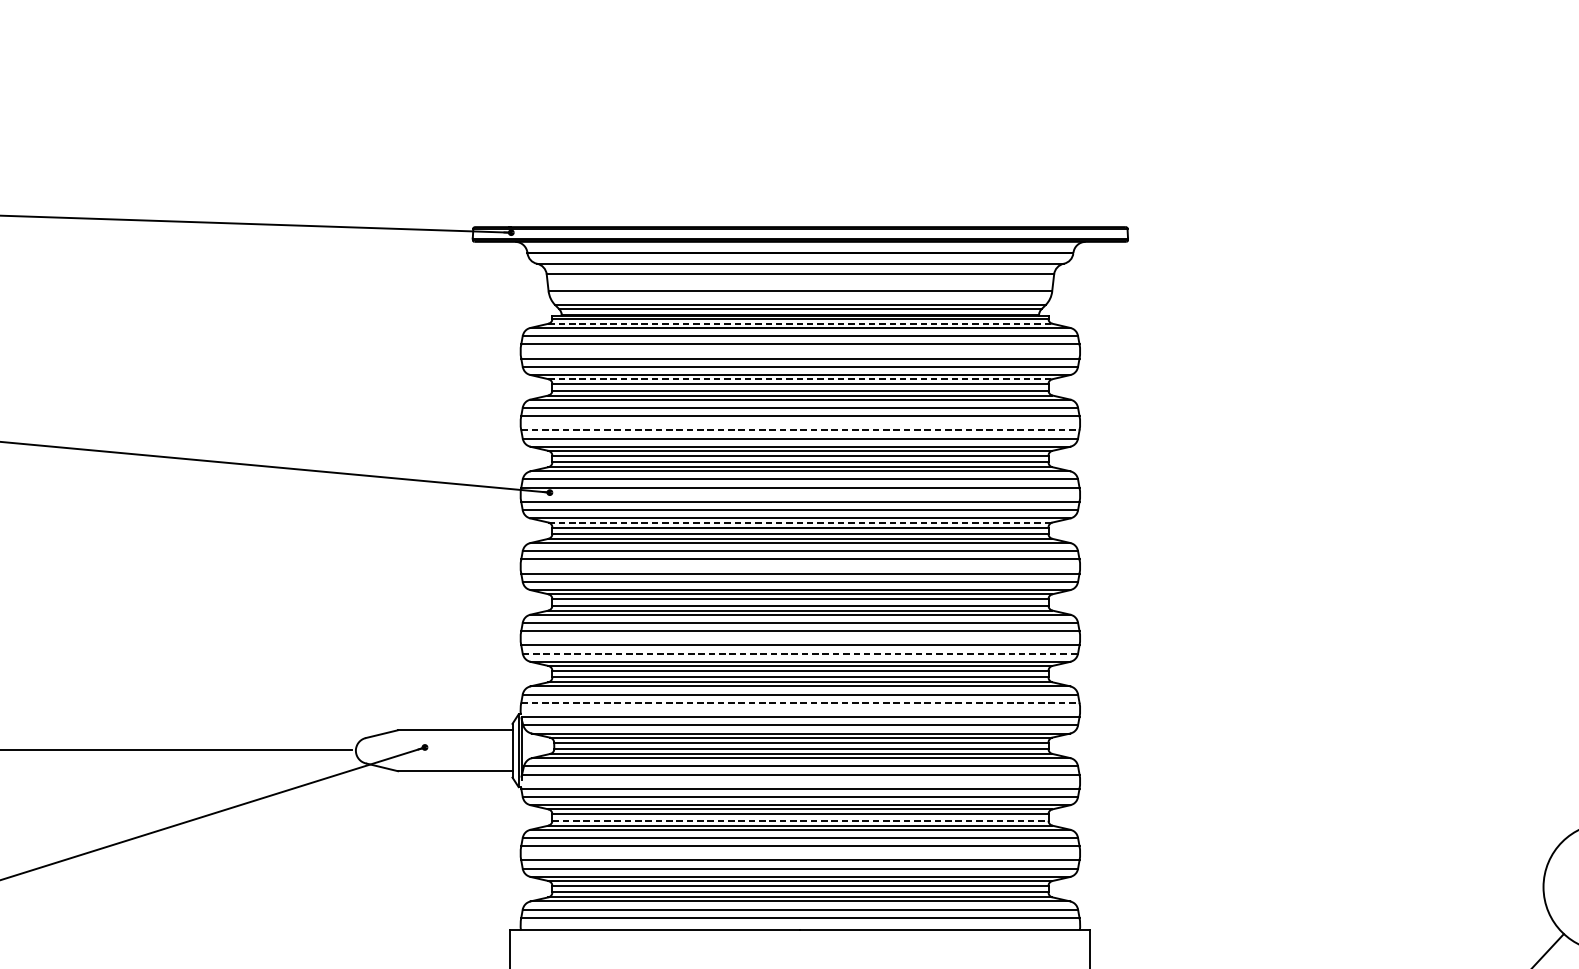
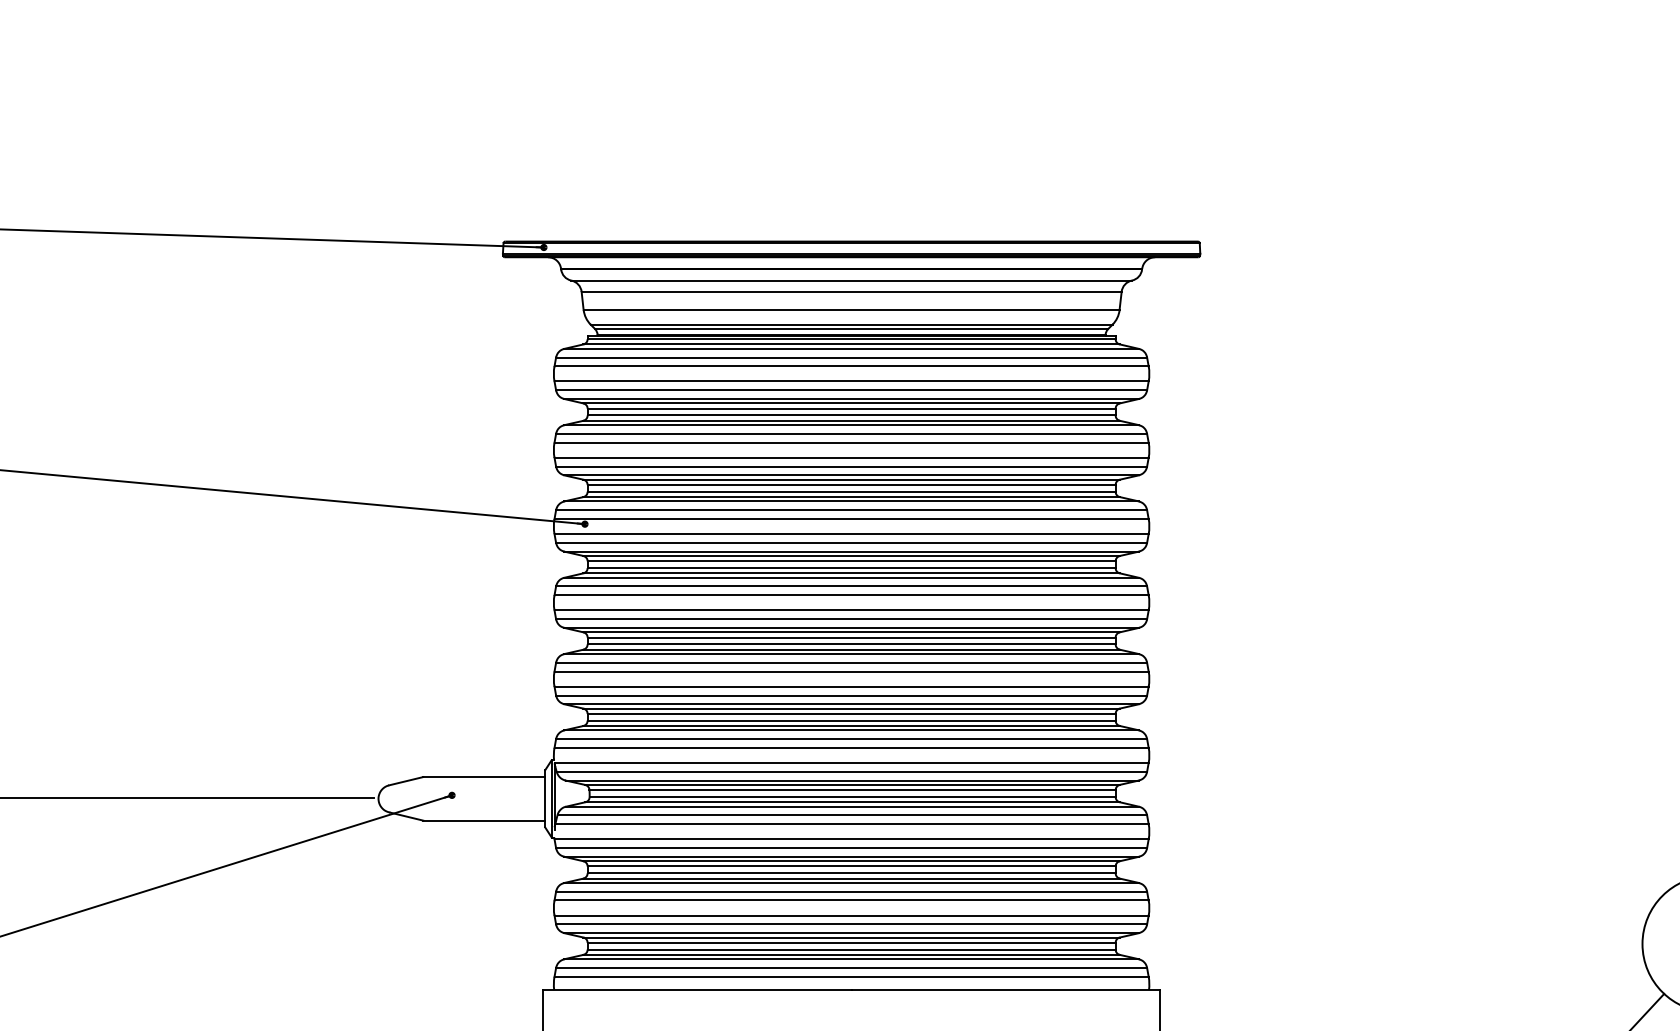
line: (801, 323) -> (852, 344), dashed -> solid
line: (801, 379) -> (852, 403), dashed -> solid
line: (801, 430) -> (852, 457), dashed -> solid
line: (801, 523) -> (852, 556), dashed -> solid
line: (800, 653) -> (851, 695), dashed -> solid
line: (801, 702) -> (852, 747), dashed -> solid
line: (800, 820) -> (851, 873), dashed -> solid

